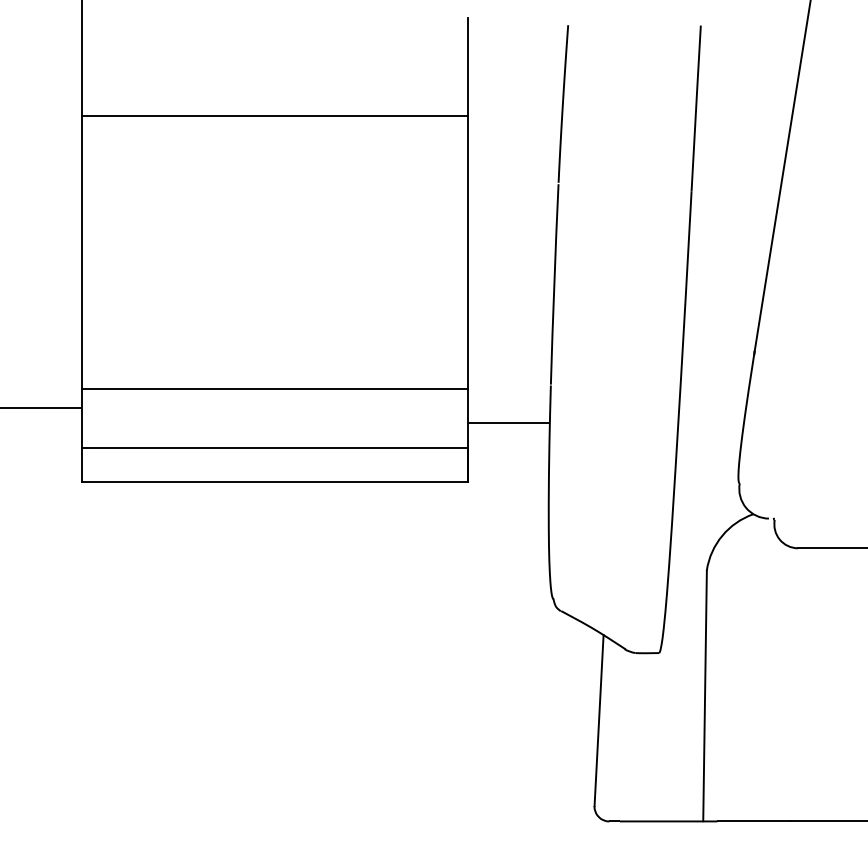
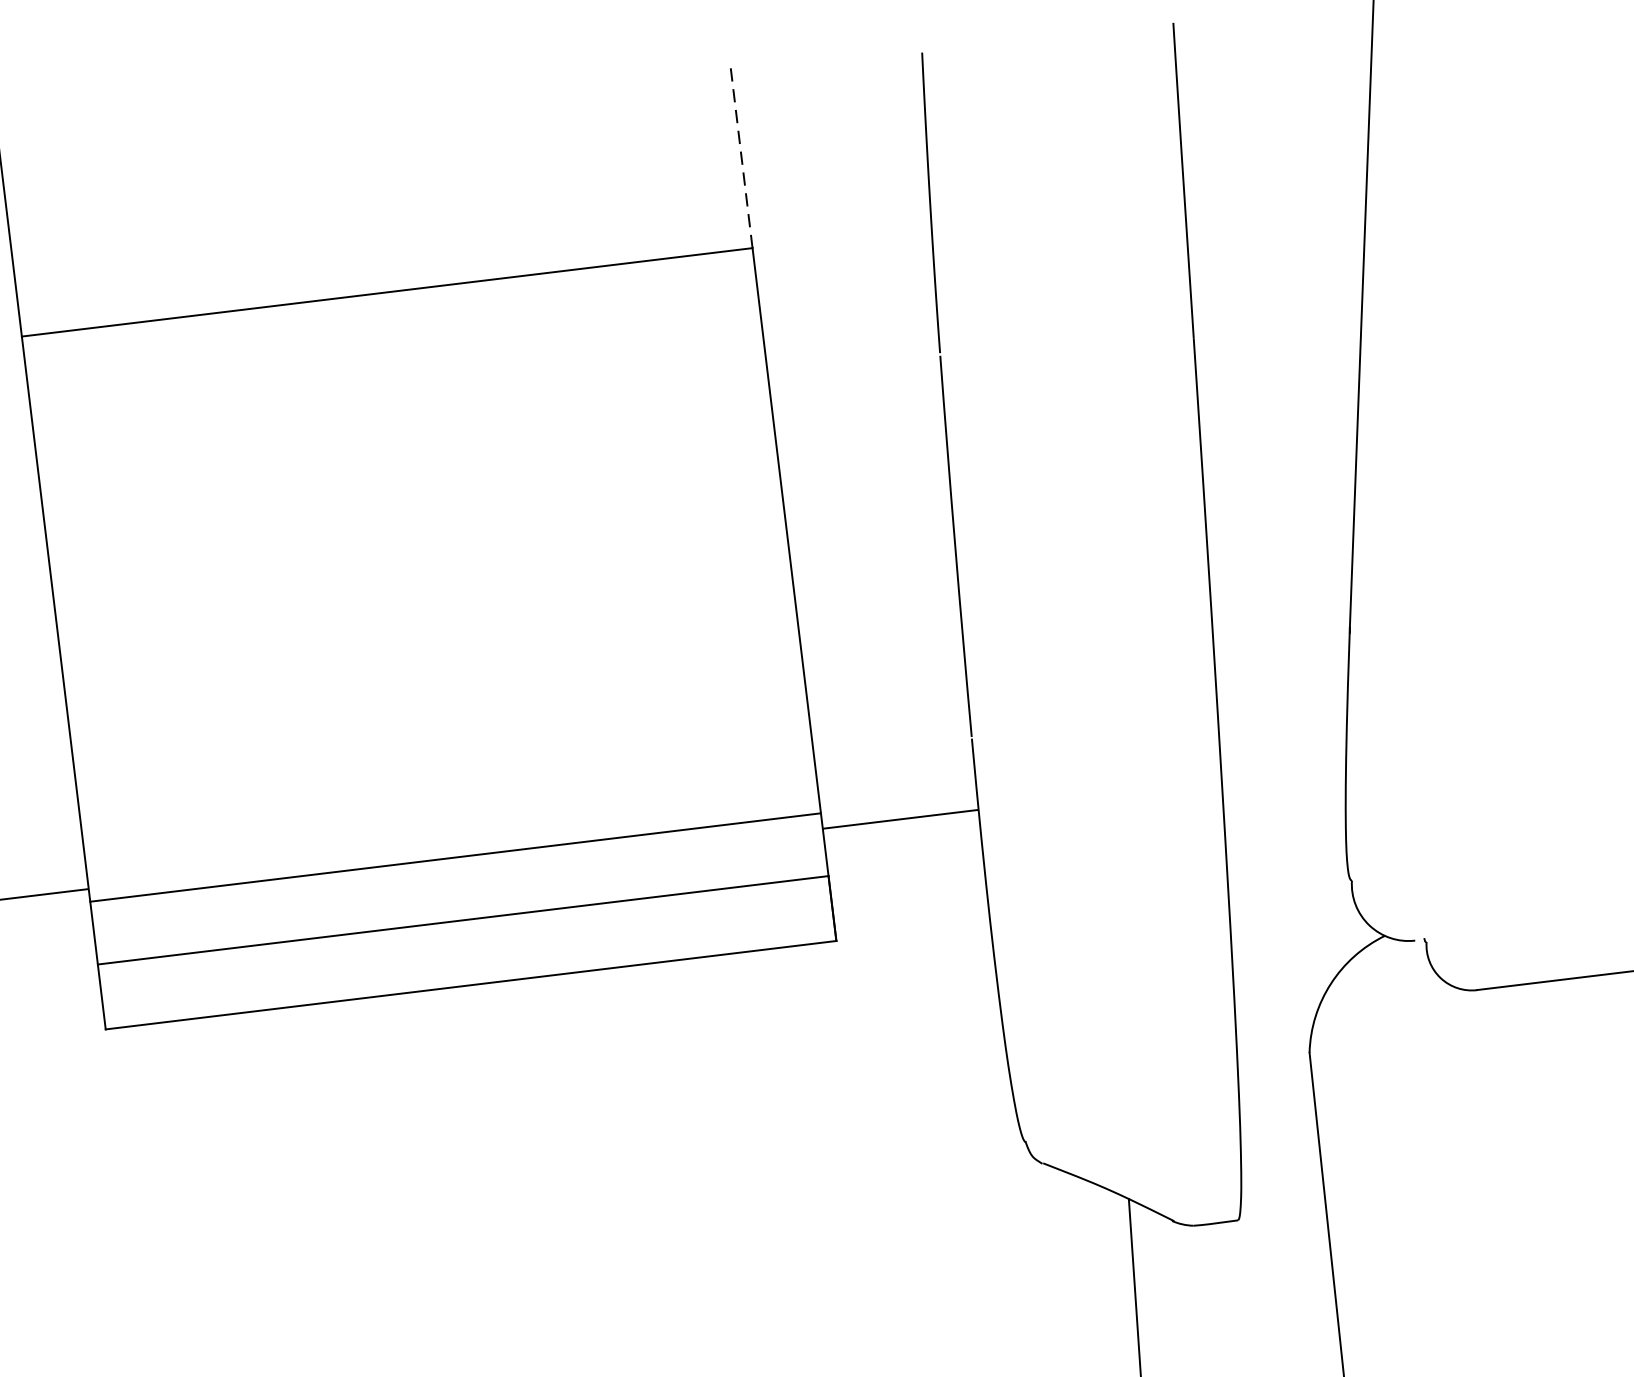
line: (467, 66) -> (740, 153), solid -> dashed
line: (274, 388) -> (455, 856), moved

